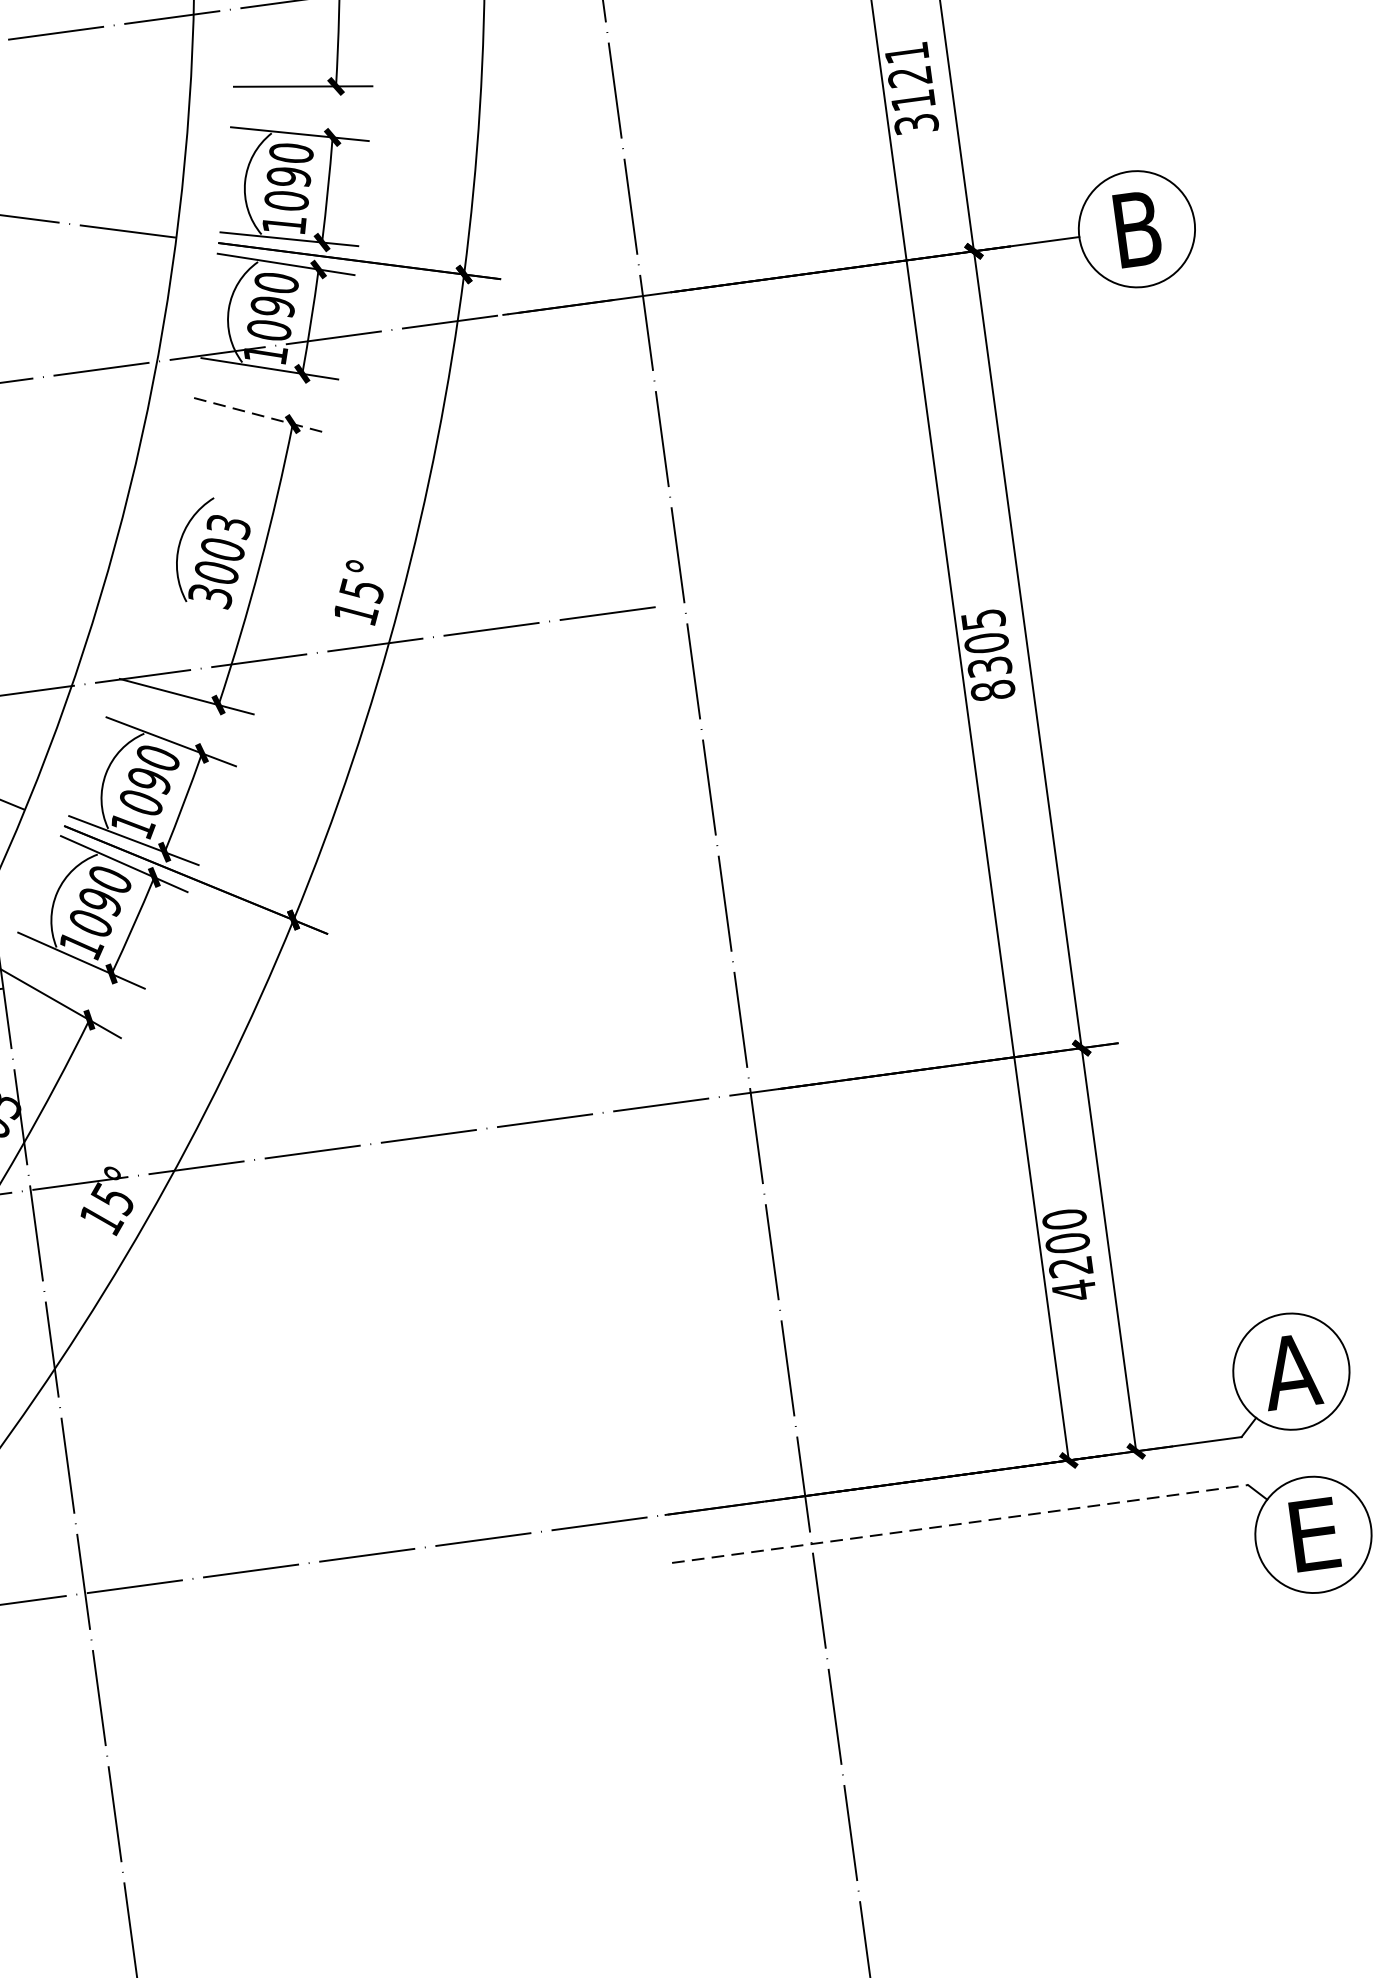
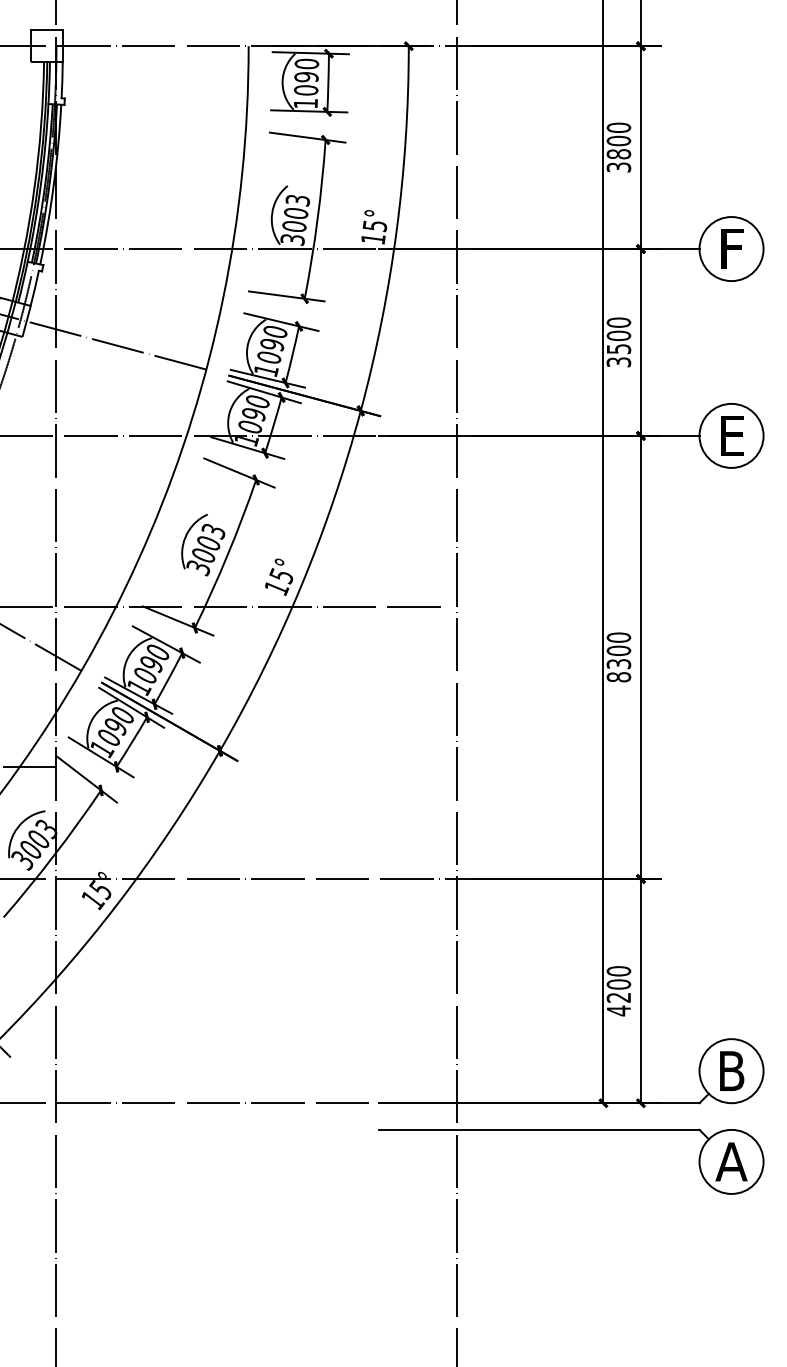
text: (909, 76) -> (618, 335), 3121 -> 3500
text: (1136, 228) -> (731, 435), B -> E
line: (261, 416) -> (239, 473), dashed -> solid
text: (982, 619) -> (618, 637), 8305 -> 8300
text: (1291, 1370) -> (731, 1070), A -> B
line: (960, 1523) -> (539, 1129), dashed -> solid
text: (1313, 1534) -> (731, 1161), E -> A

